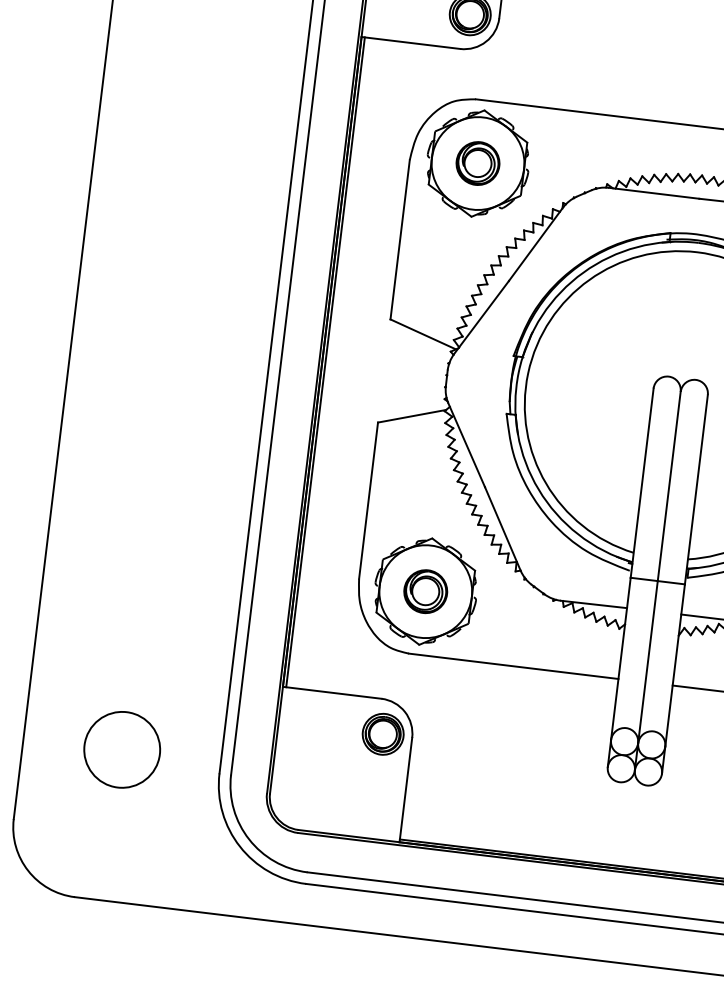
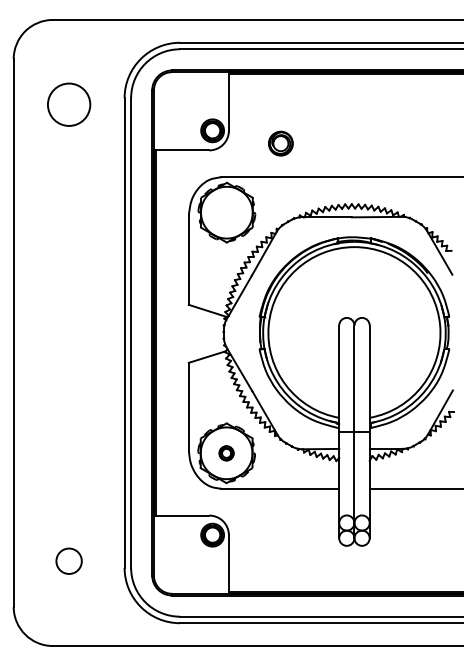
part: (477, 163) -> (280, 143), moved
part: (425, 591) -> (226, 453), size x0.6
circle: (121, 750) -> (68, 561), size x0.6

